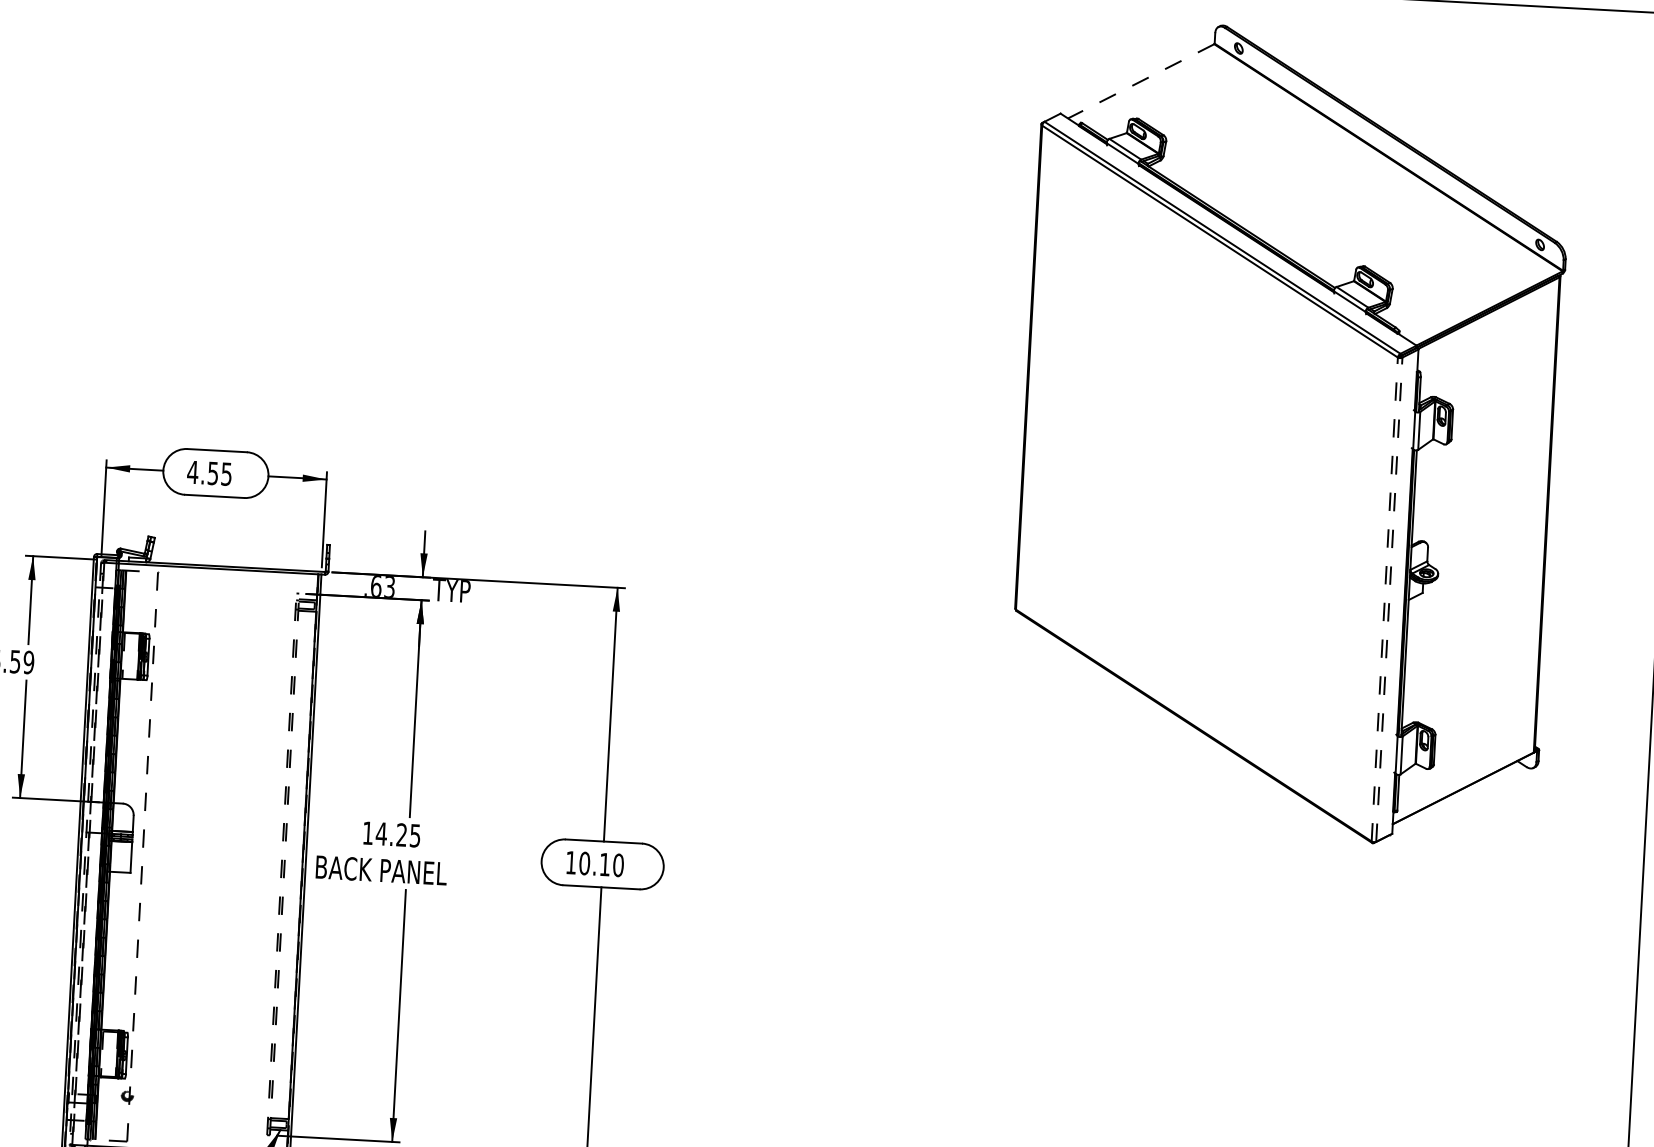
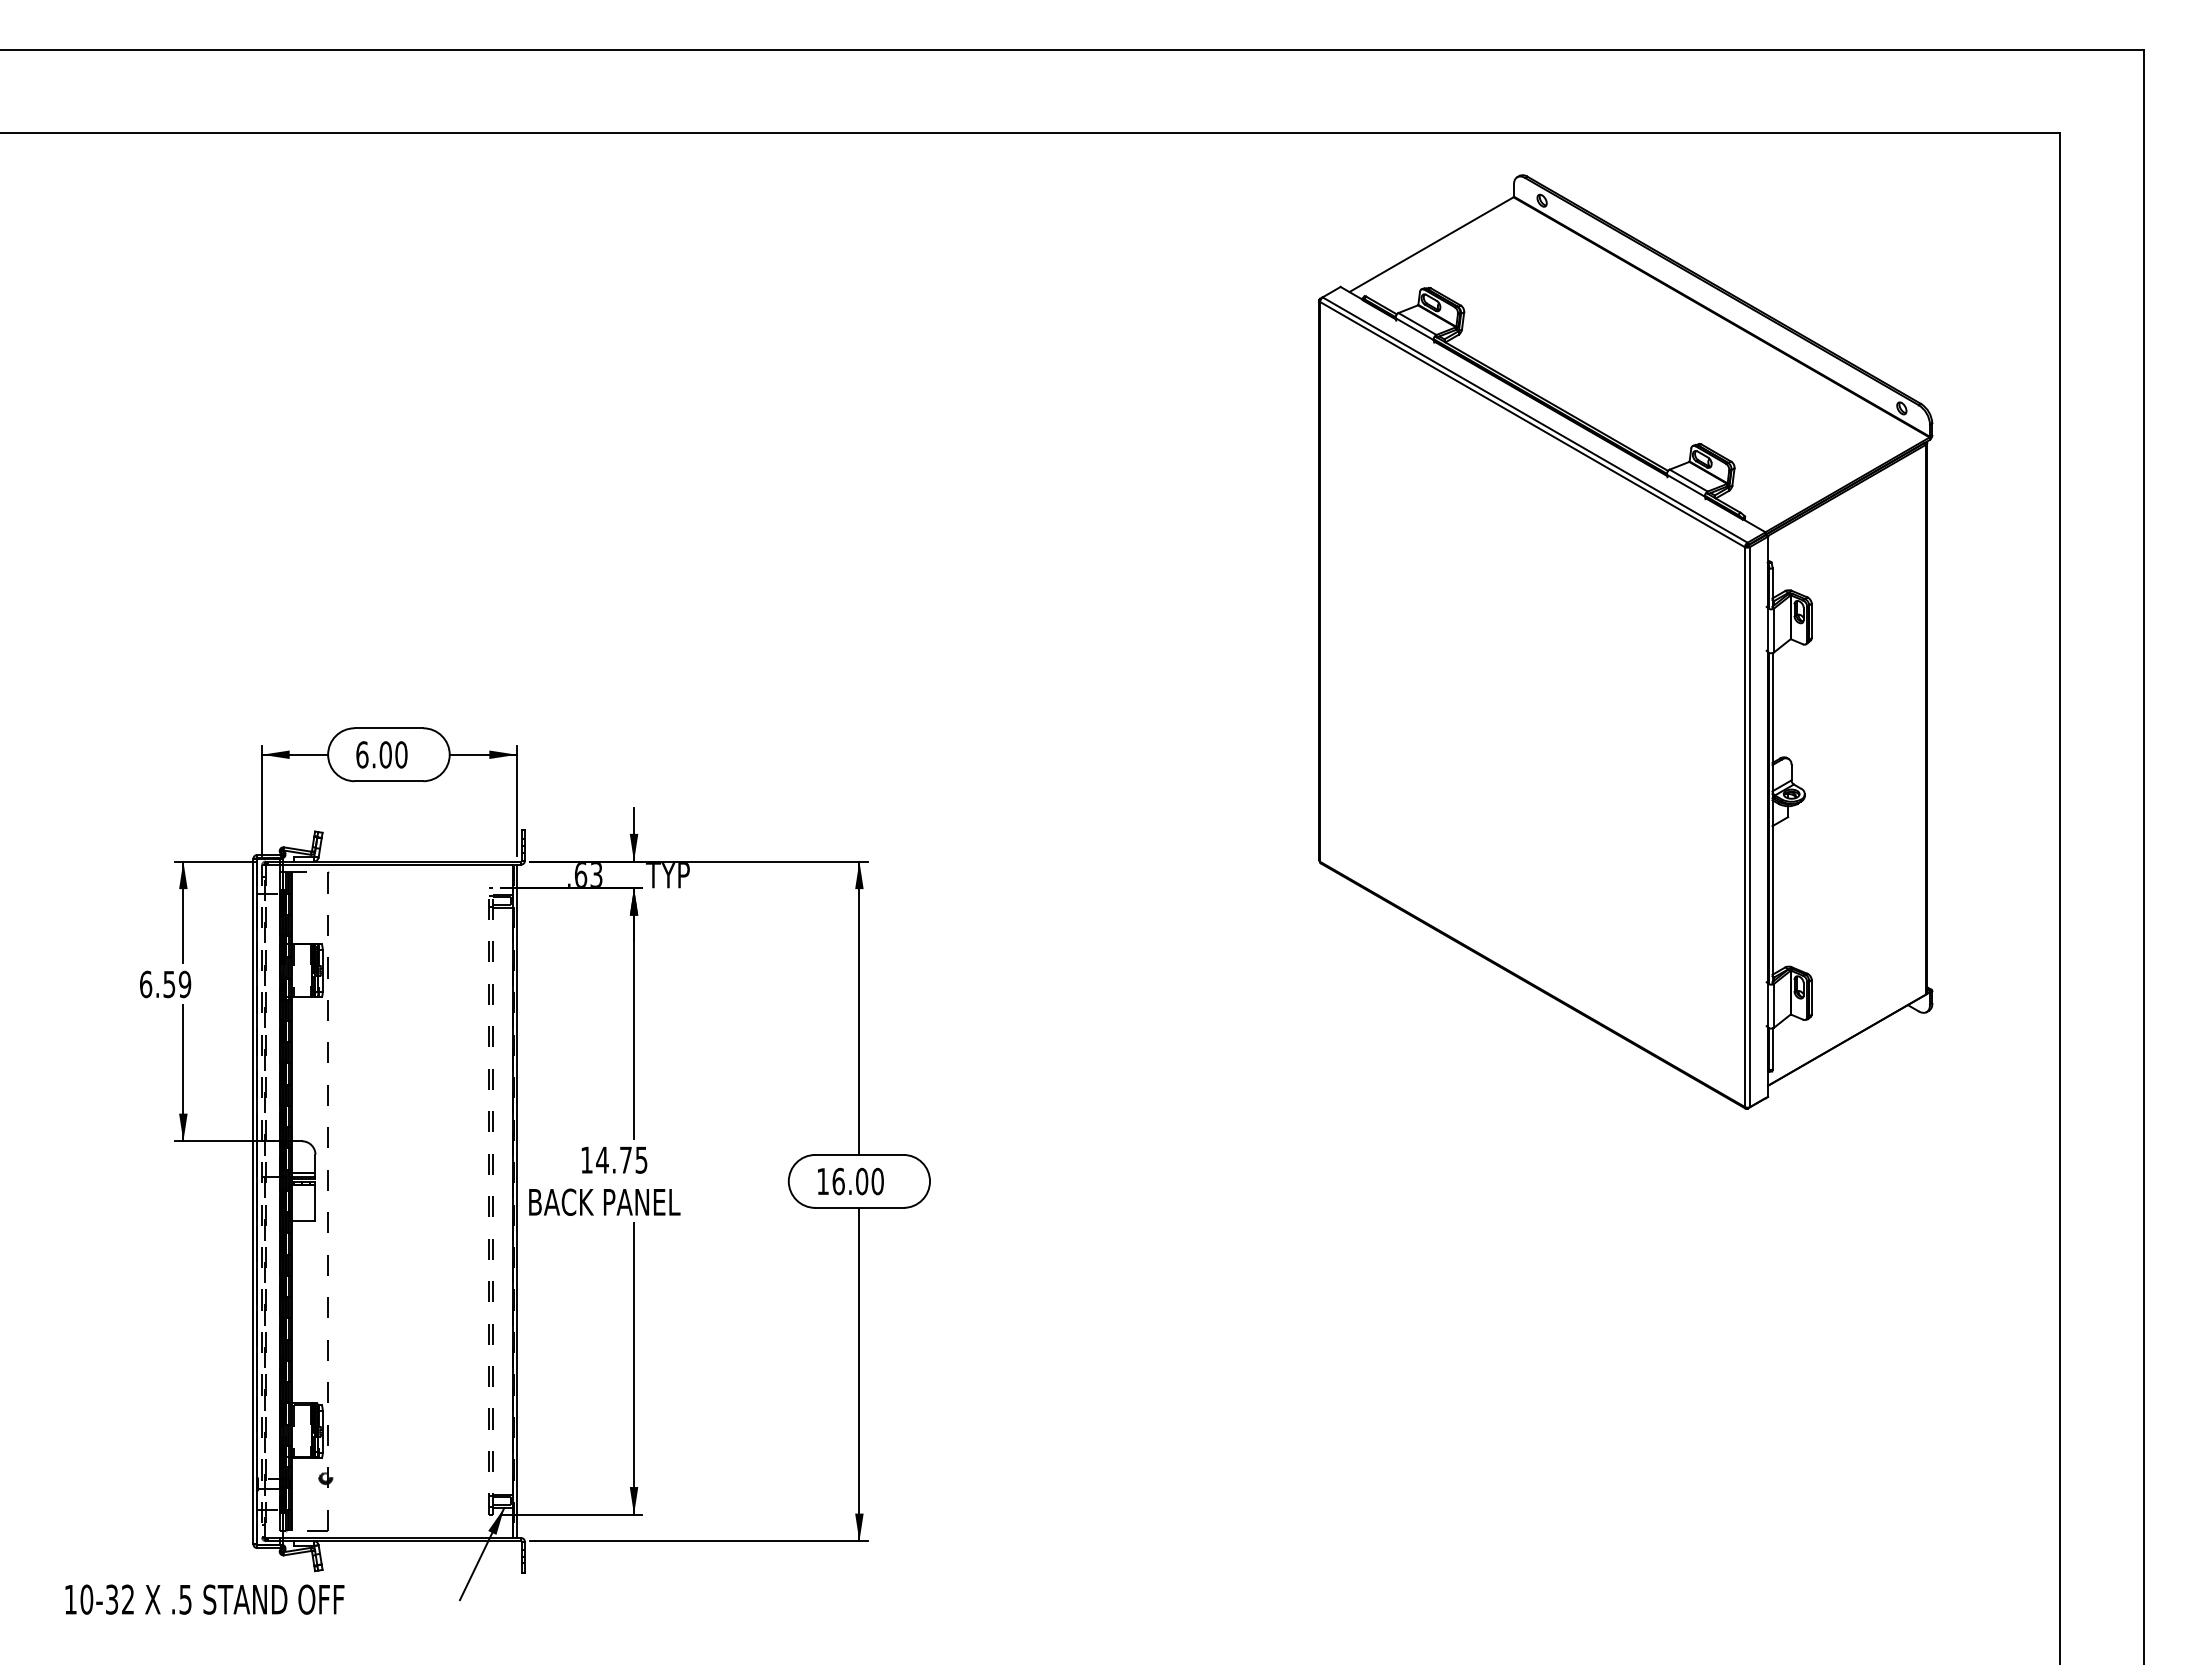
line: (1141, 81) -> (1431, 244), dashed -> solid
text: (209, 472) -> (381, 754), 4.55 -> 6.00
line: (1384, 599) -> (1744, 827), dashed -> solid
line: (1389, 599) -> (1750, 826), dashed -> solid
text: (401, 834) -> (625, 1159), 14.25 -> 14.75
text: (594, 864) -> (850, 1181), 10.10 -> 16.00

